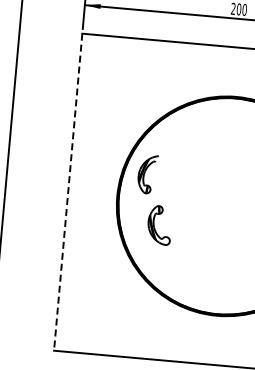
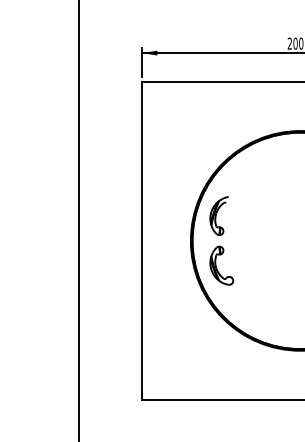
line: (68, 192) -> (141, 241), dashed -> solid
part: (159, 225) -> (221, 265), moved

